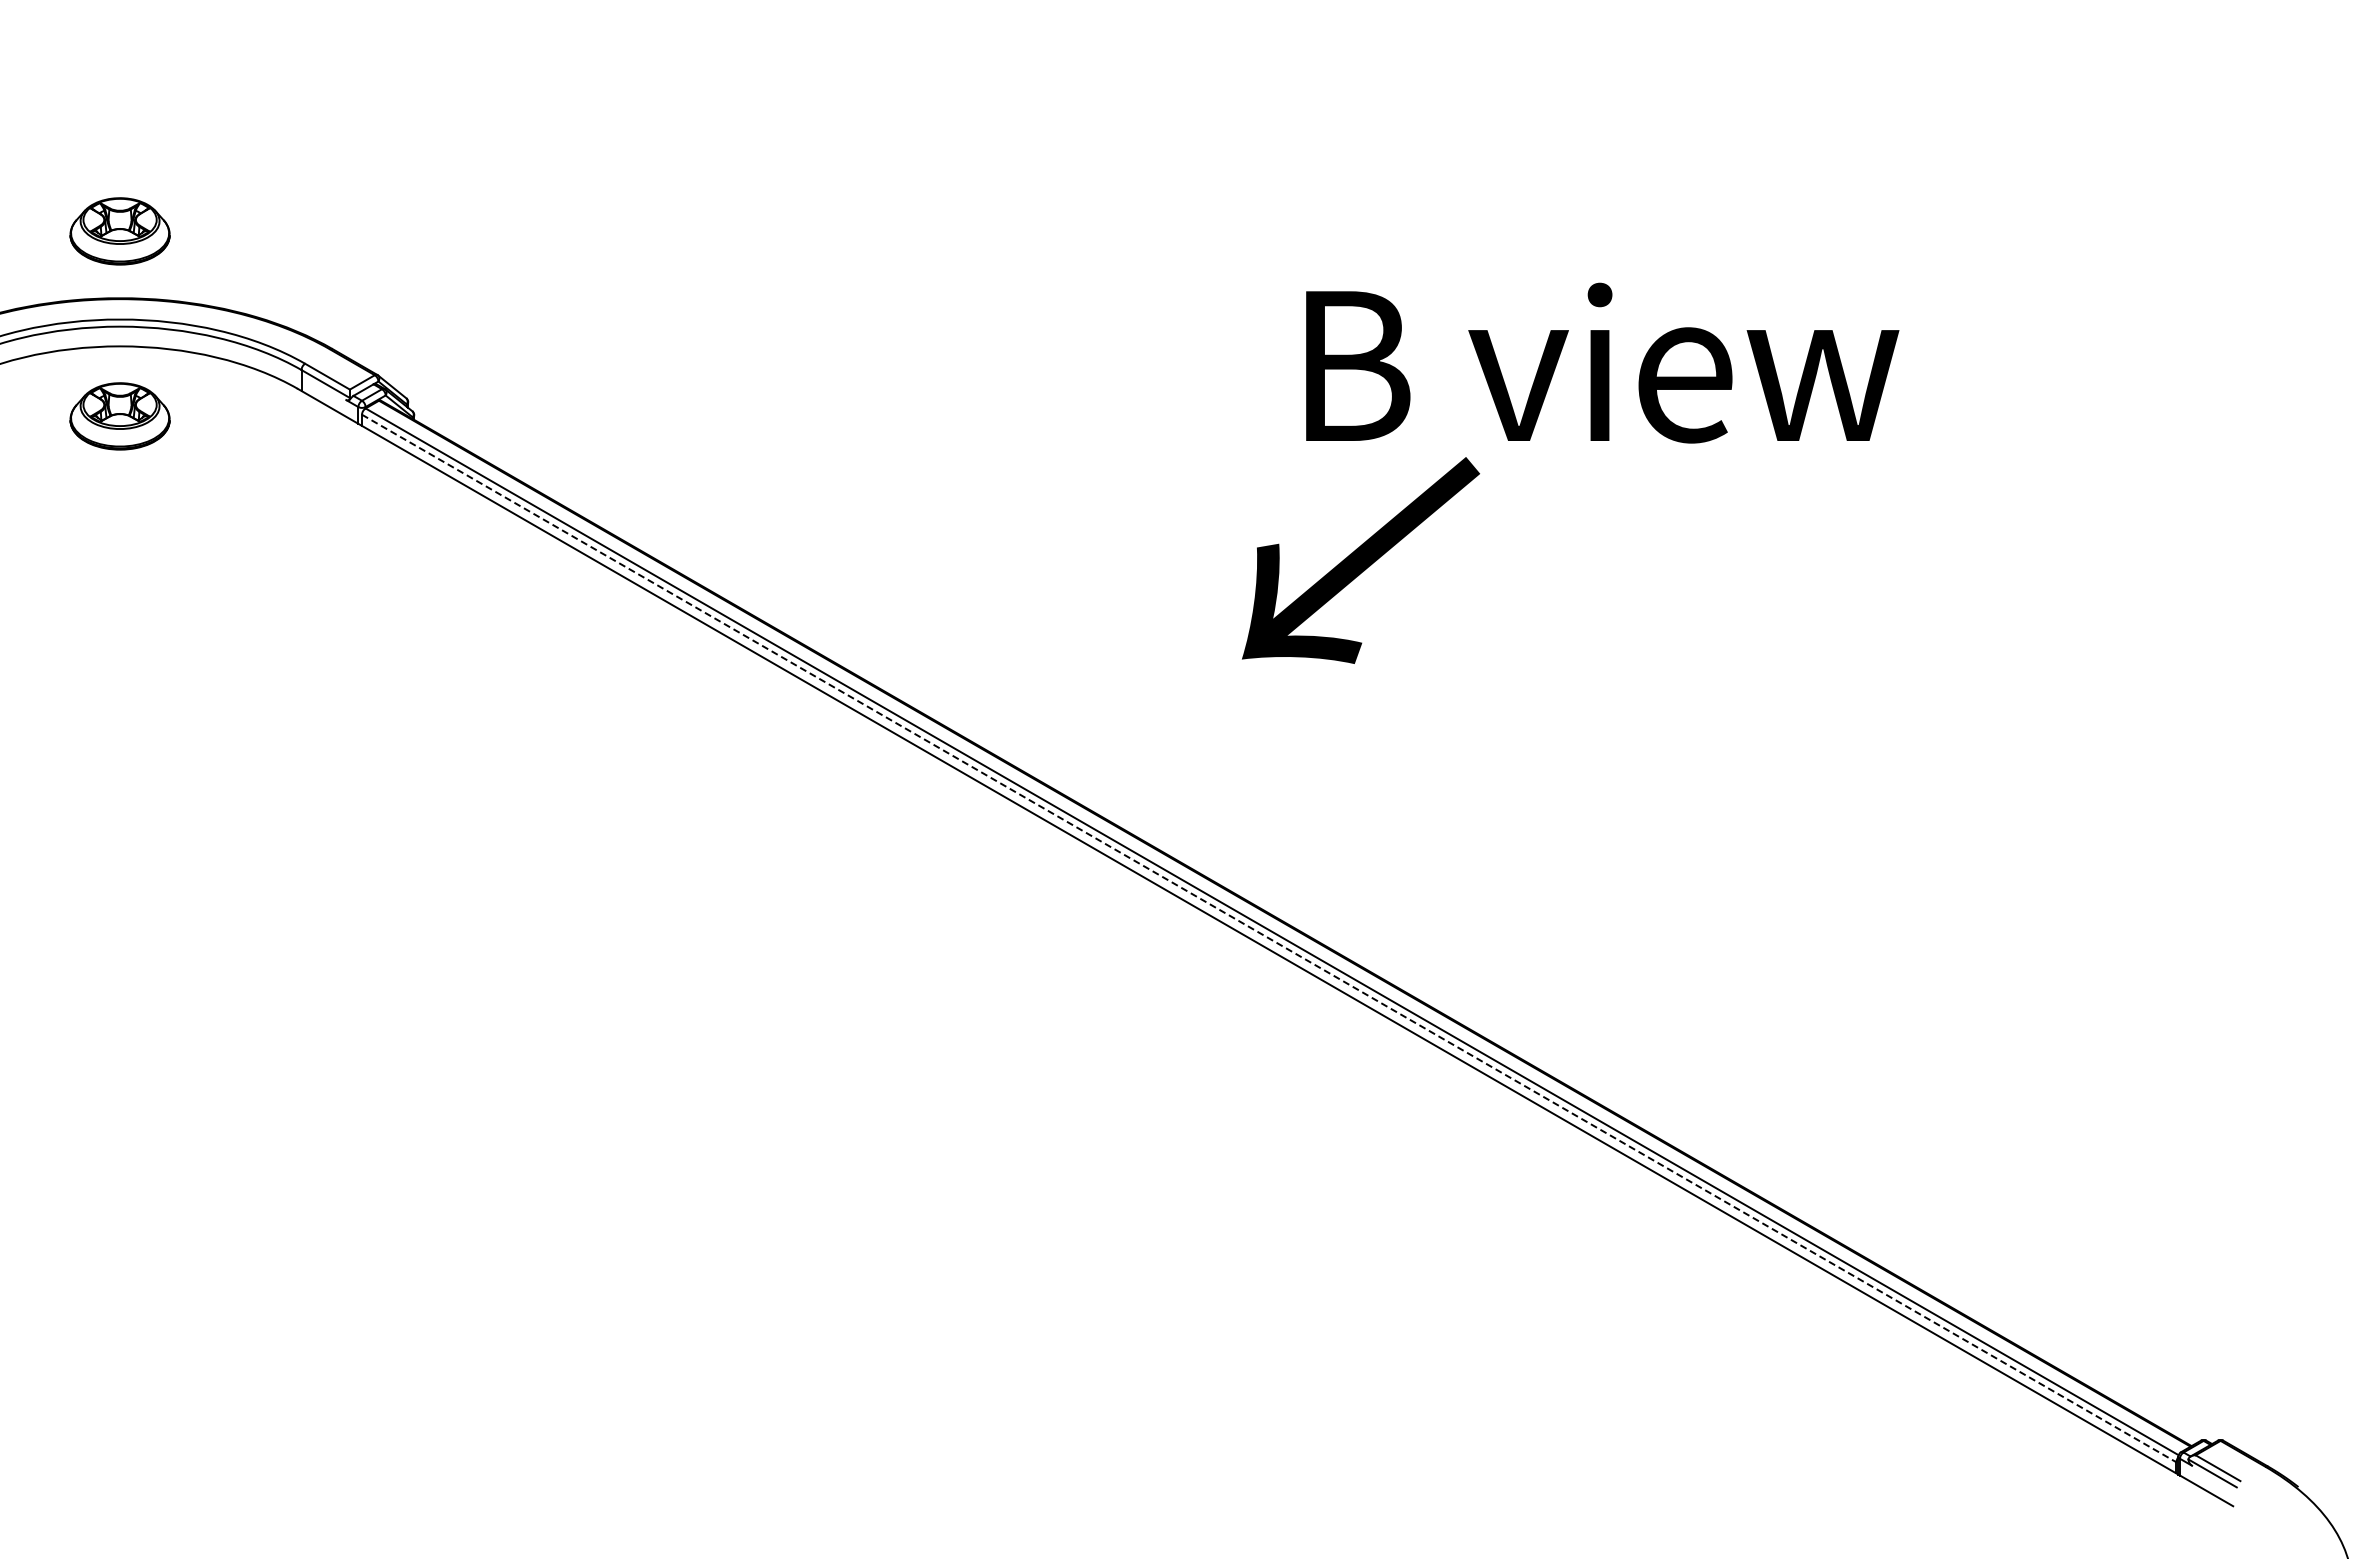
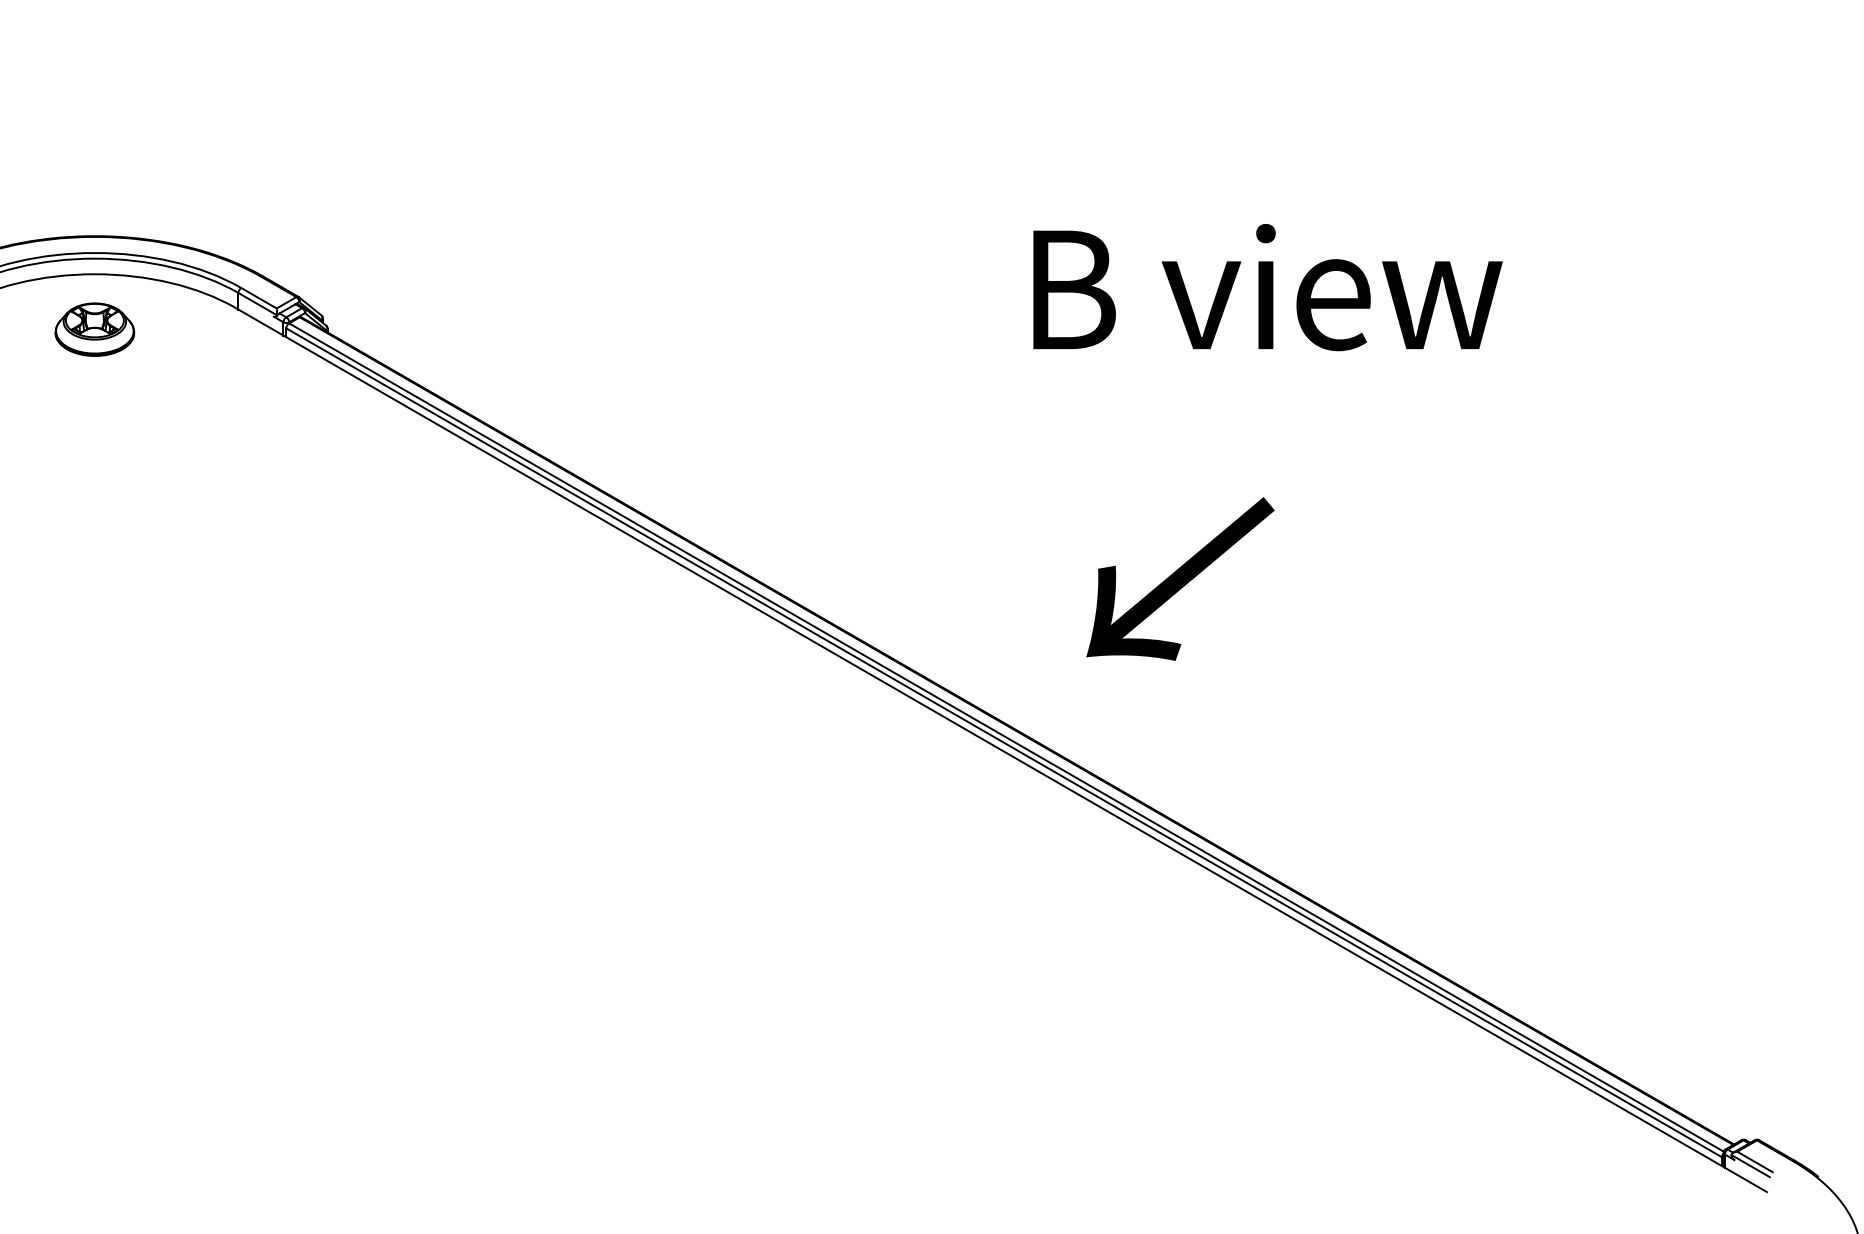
part: (119, 231) -> (94, 183), removed
text: (1361, 560) -> (1180, 579), moved
line: (1269, 938) -> (1004, 742), dashed -> solid

